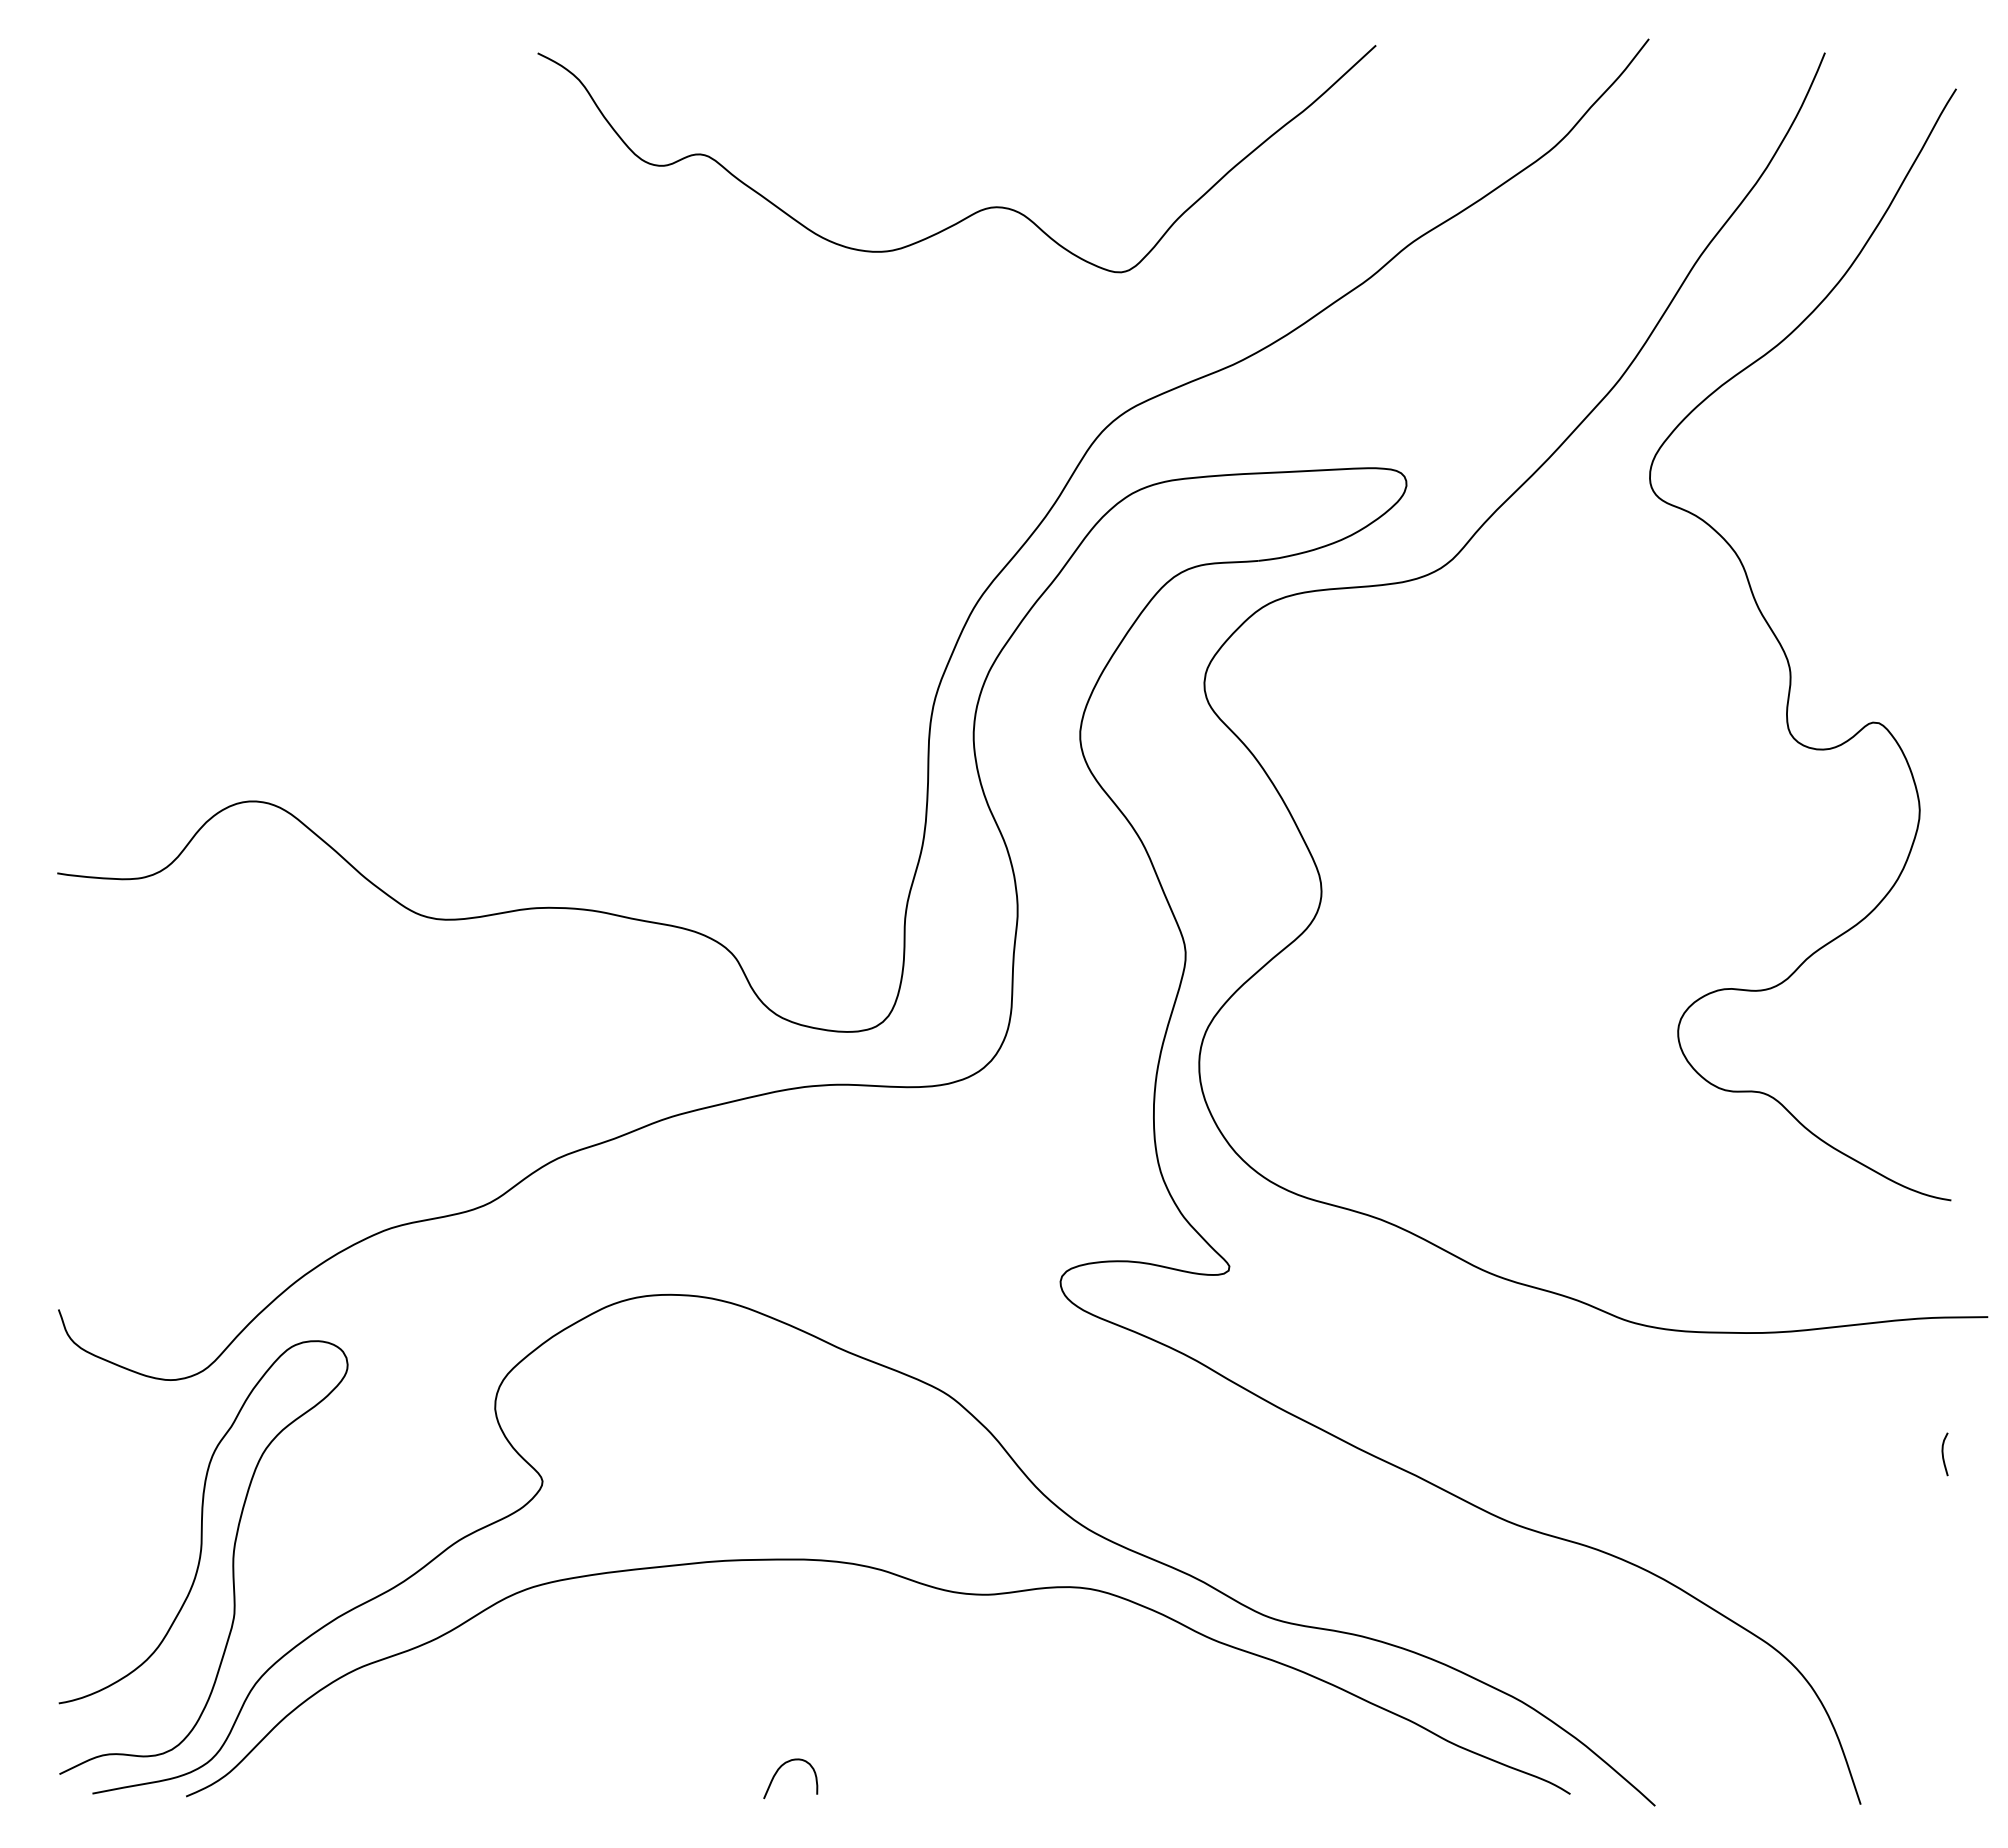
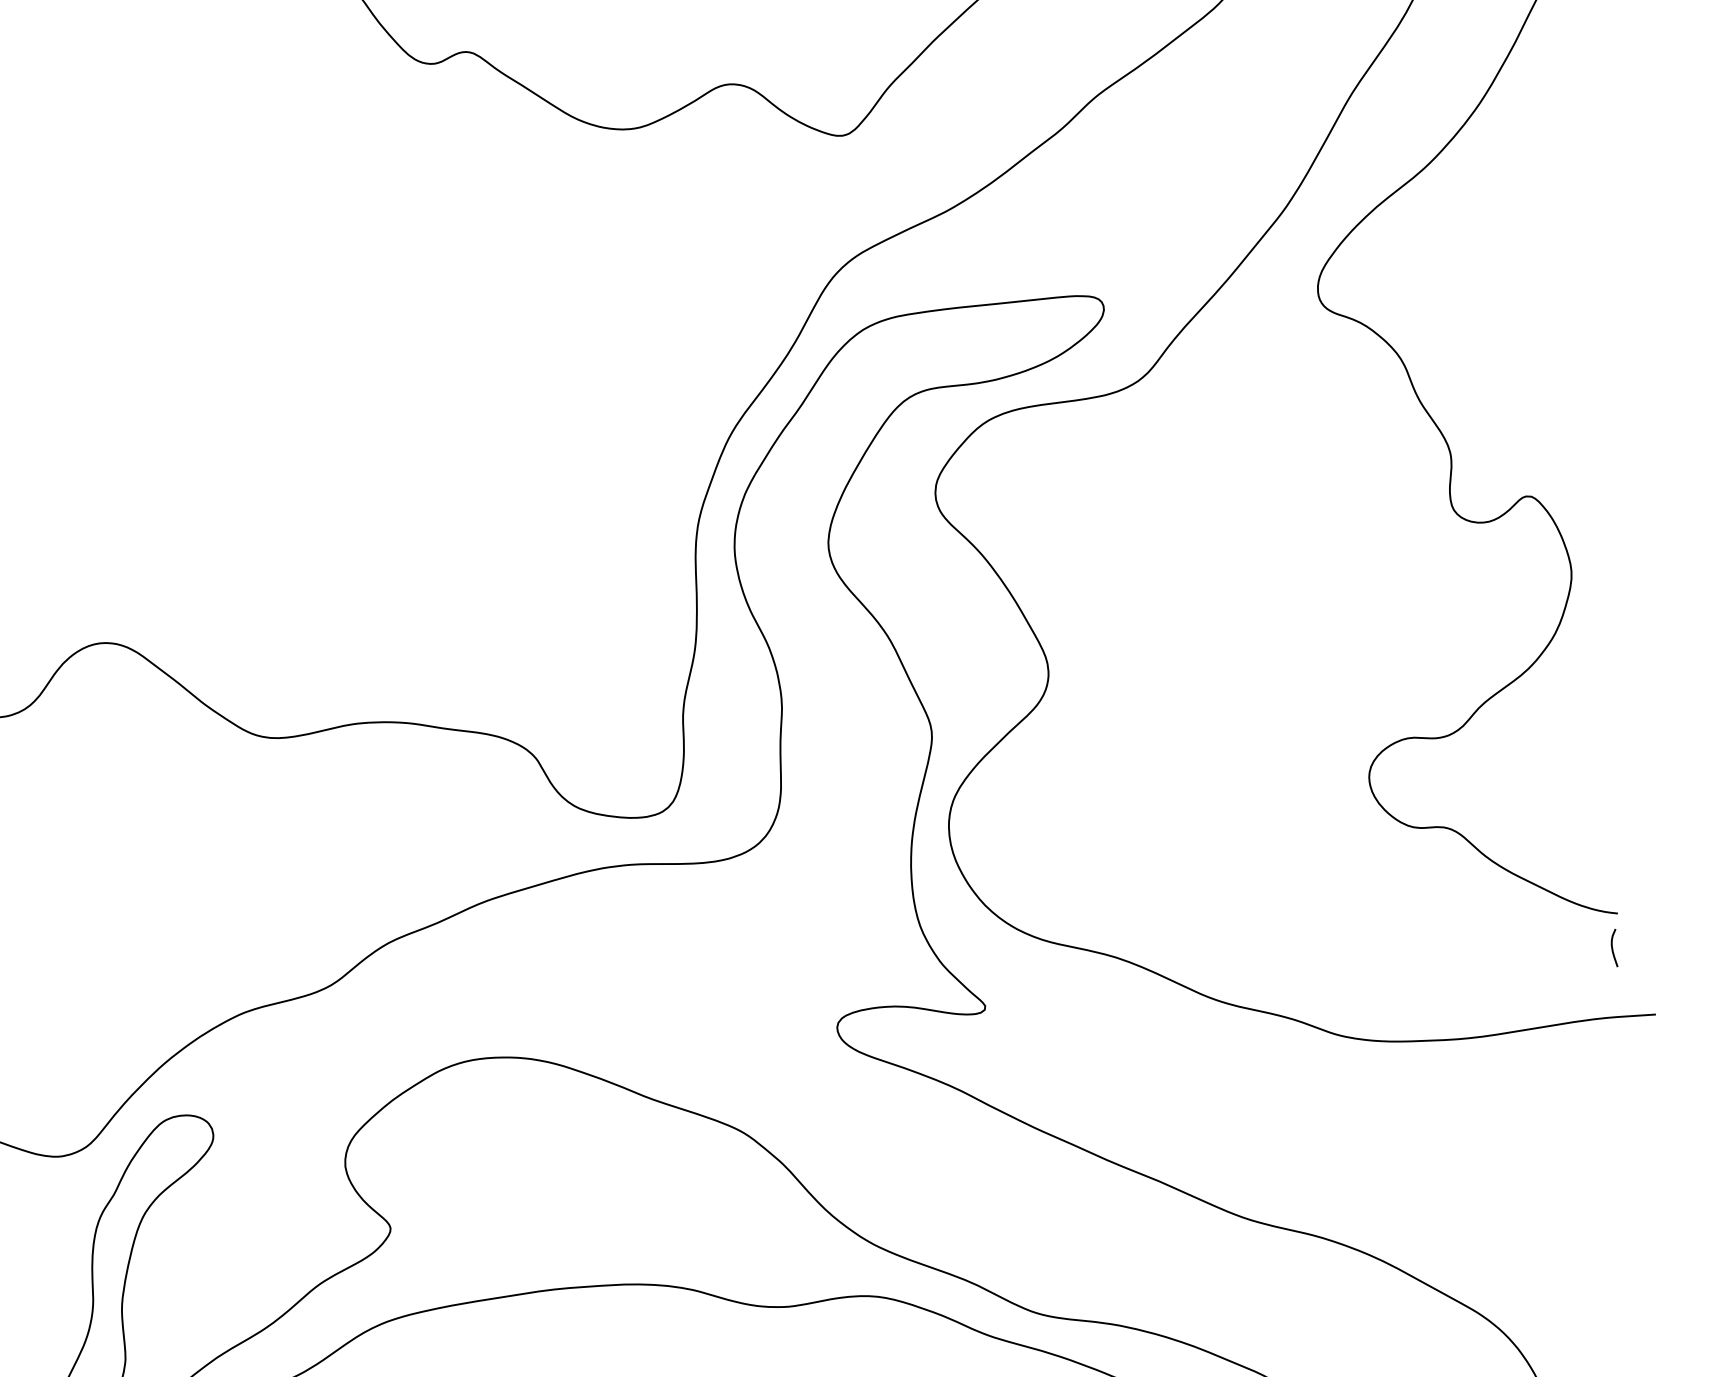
curve: (1943, 1454) -> (1612, 948), moved

